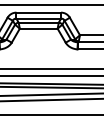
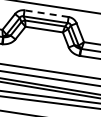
line: (38, 12) -> (46, 13), solid -> dashed

